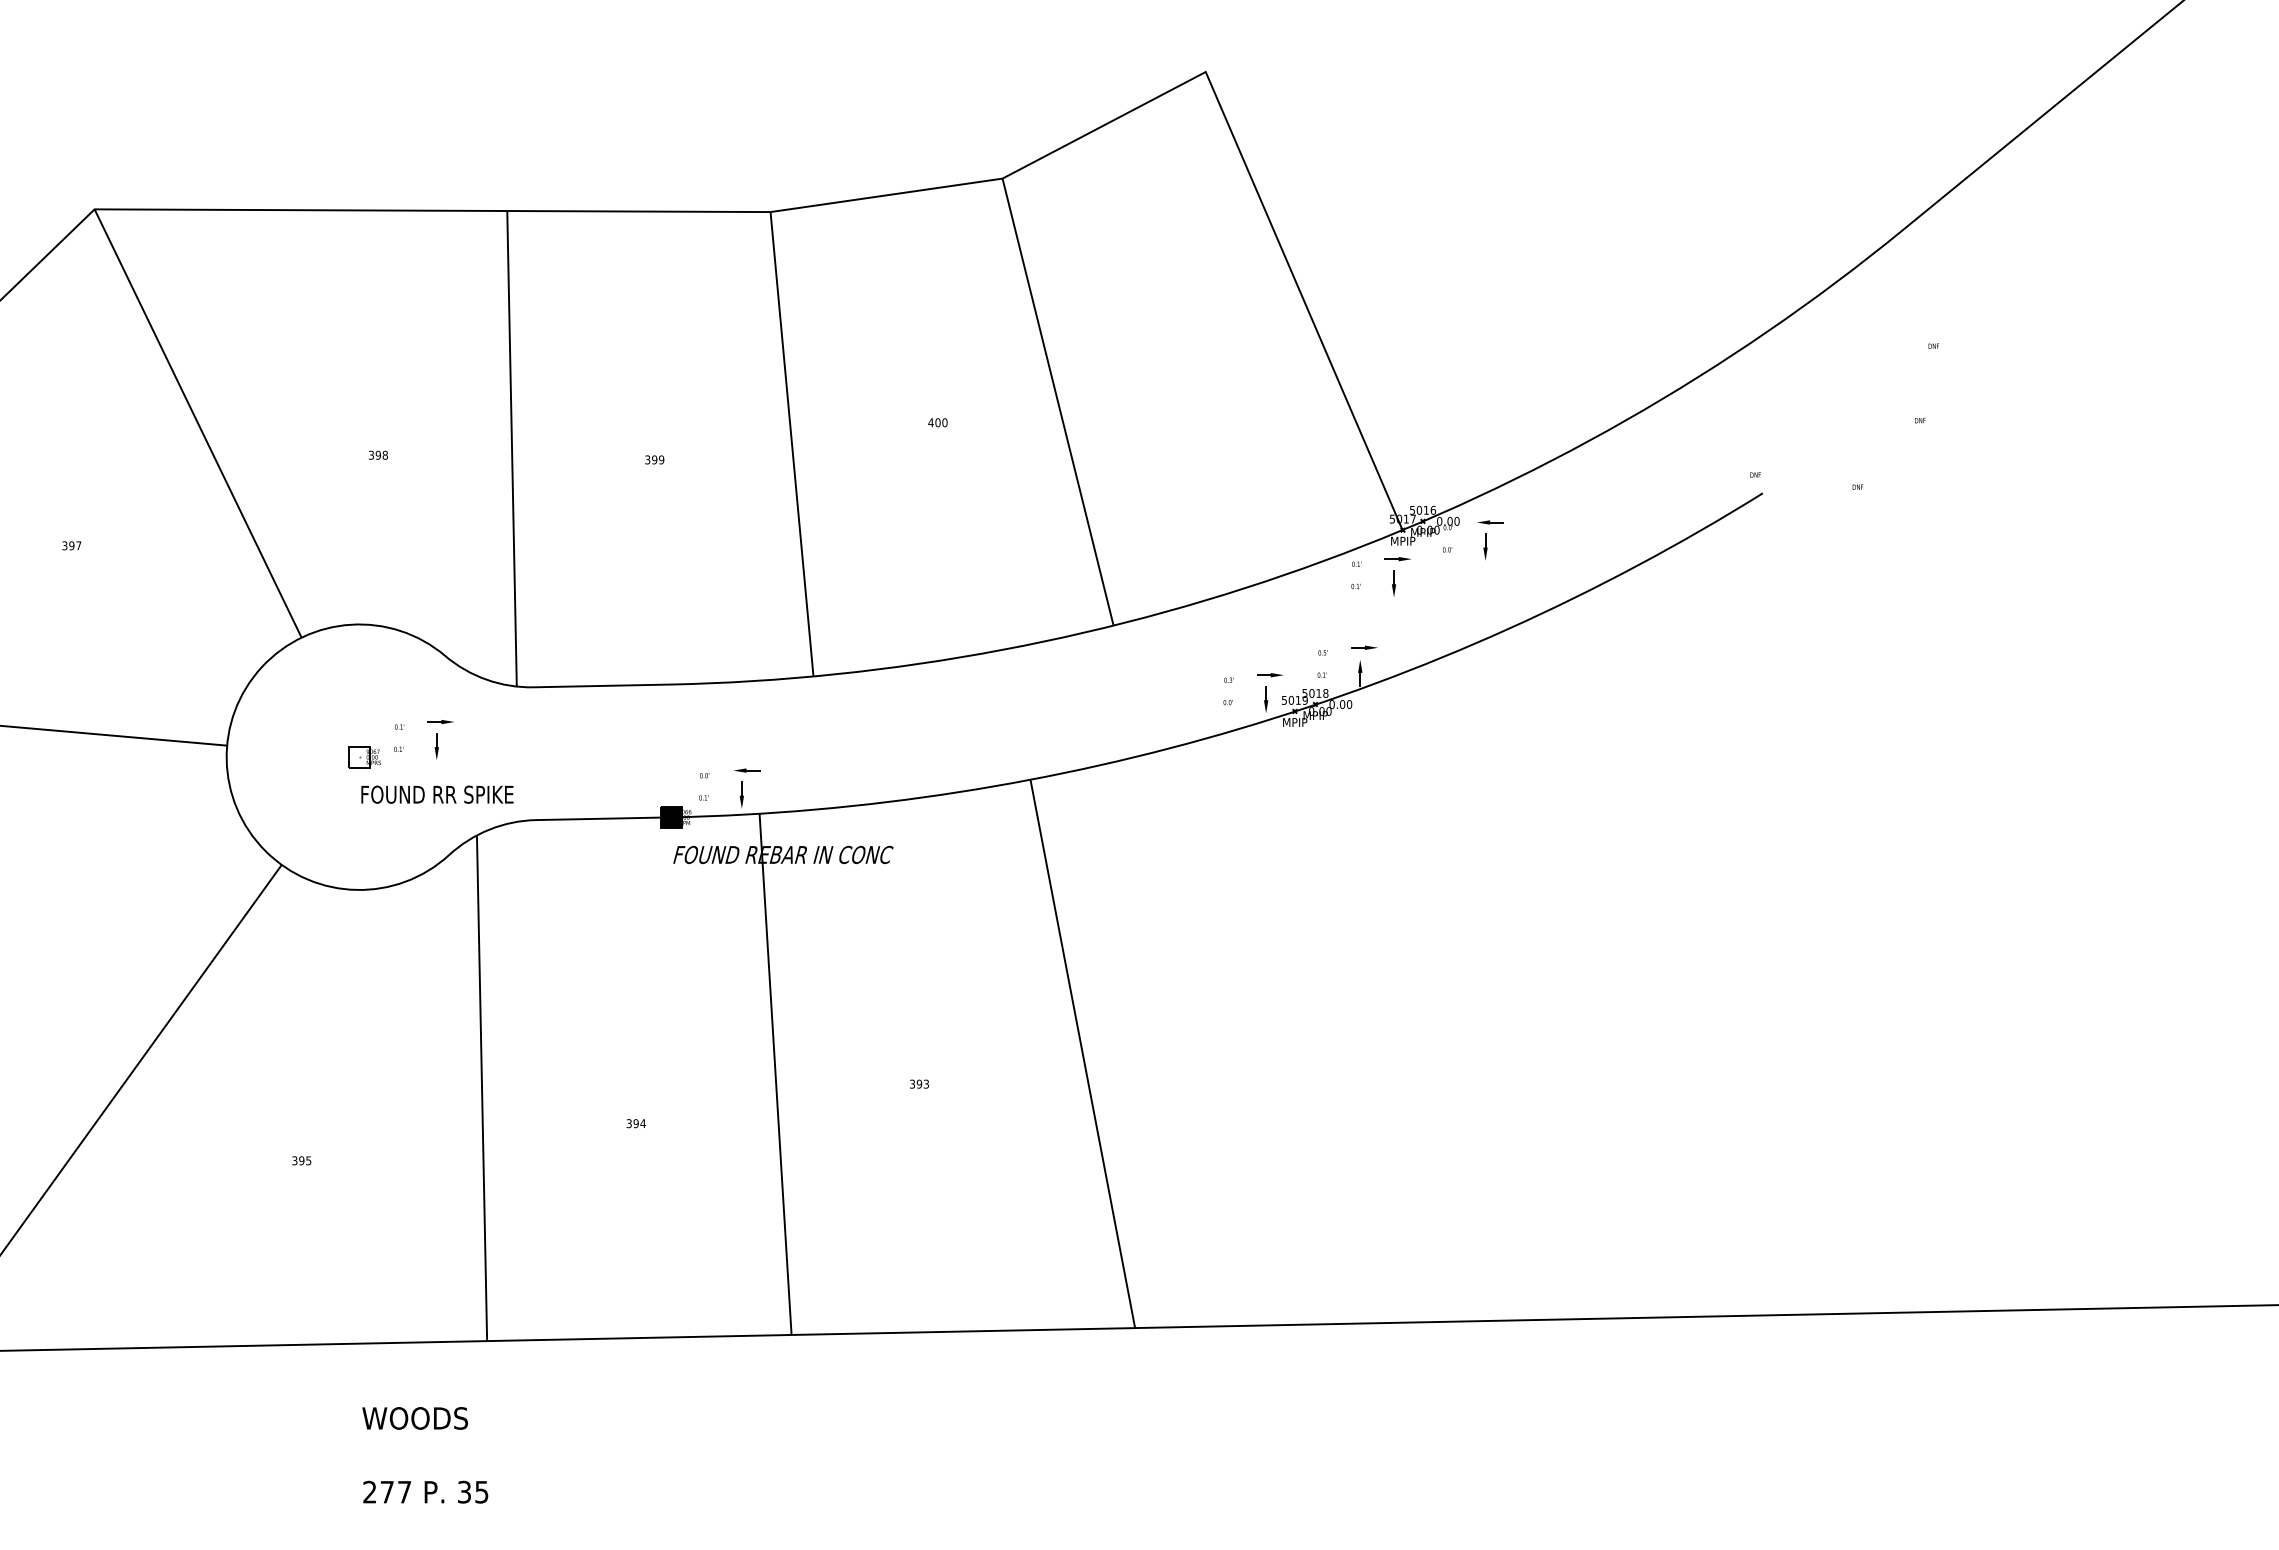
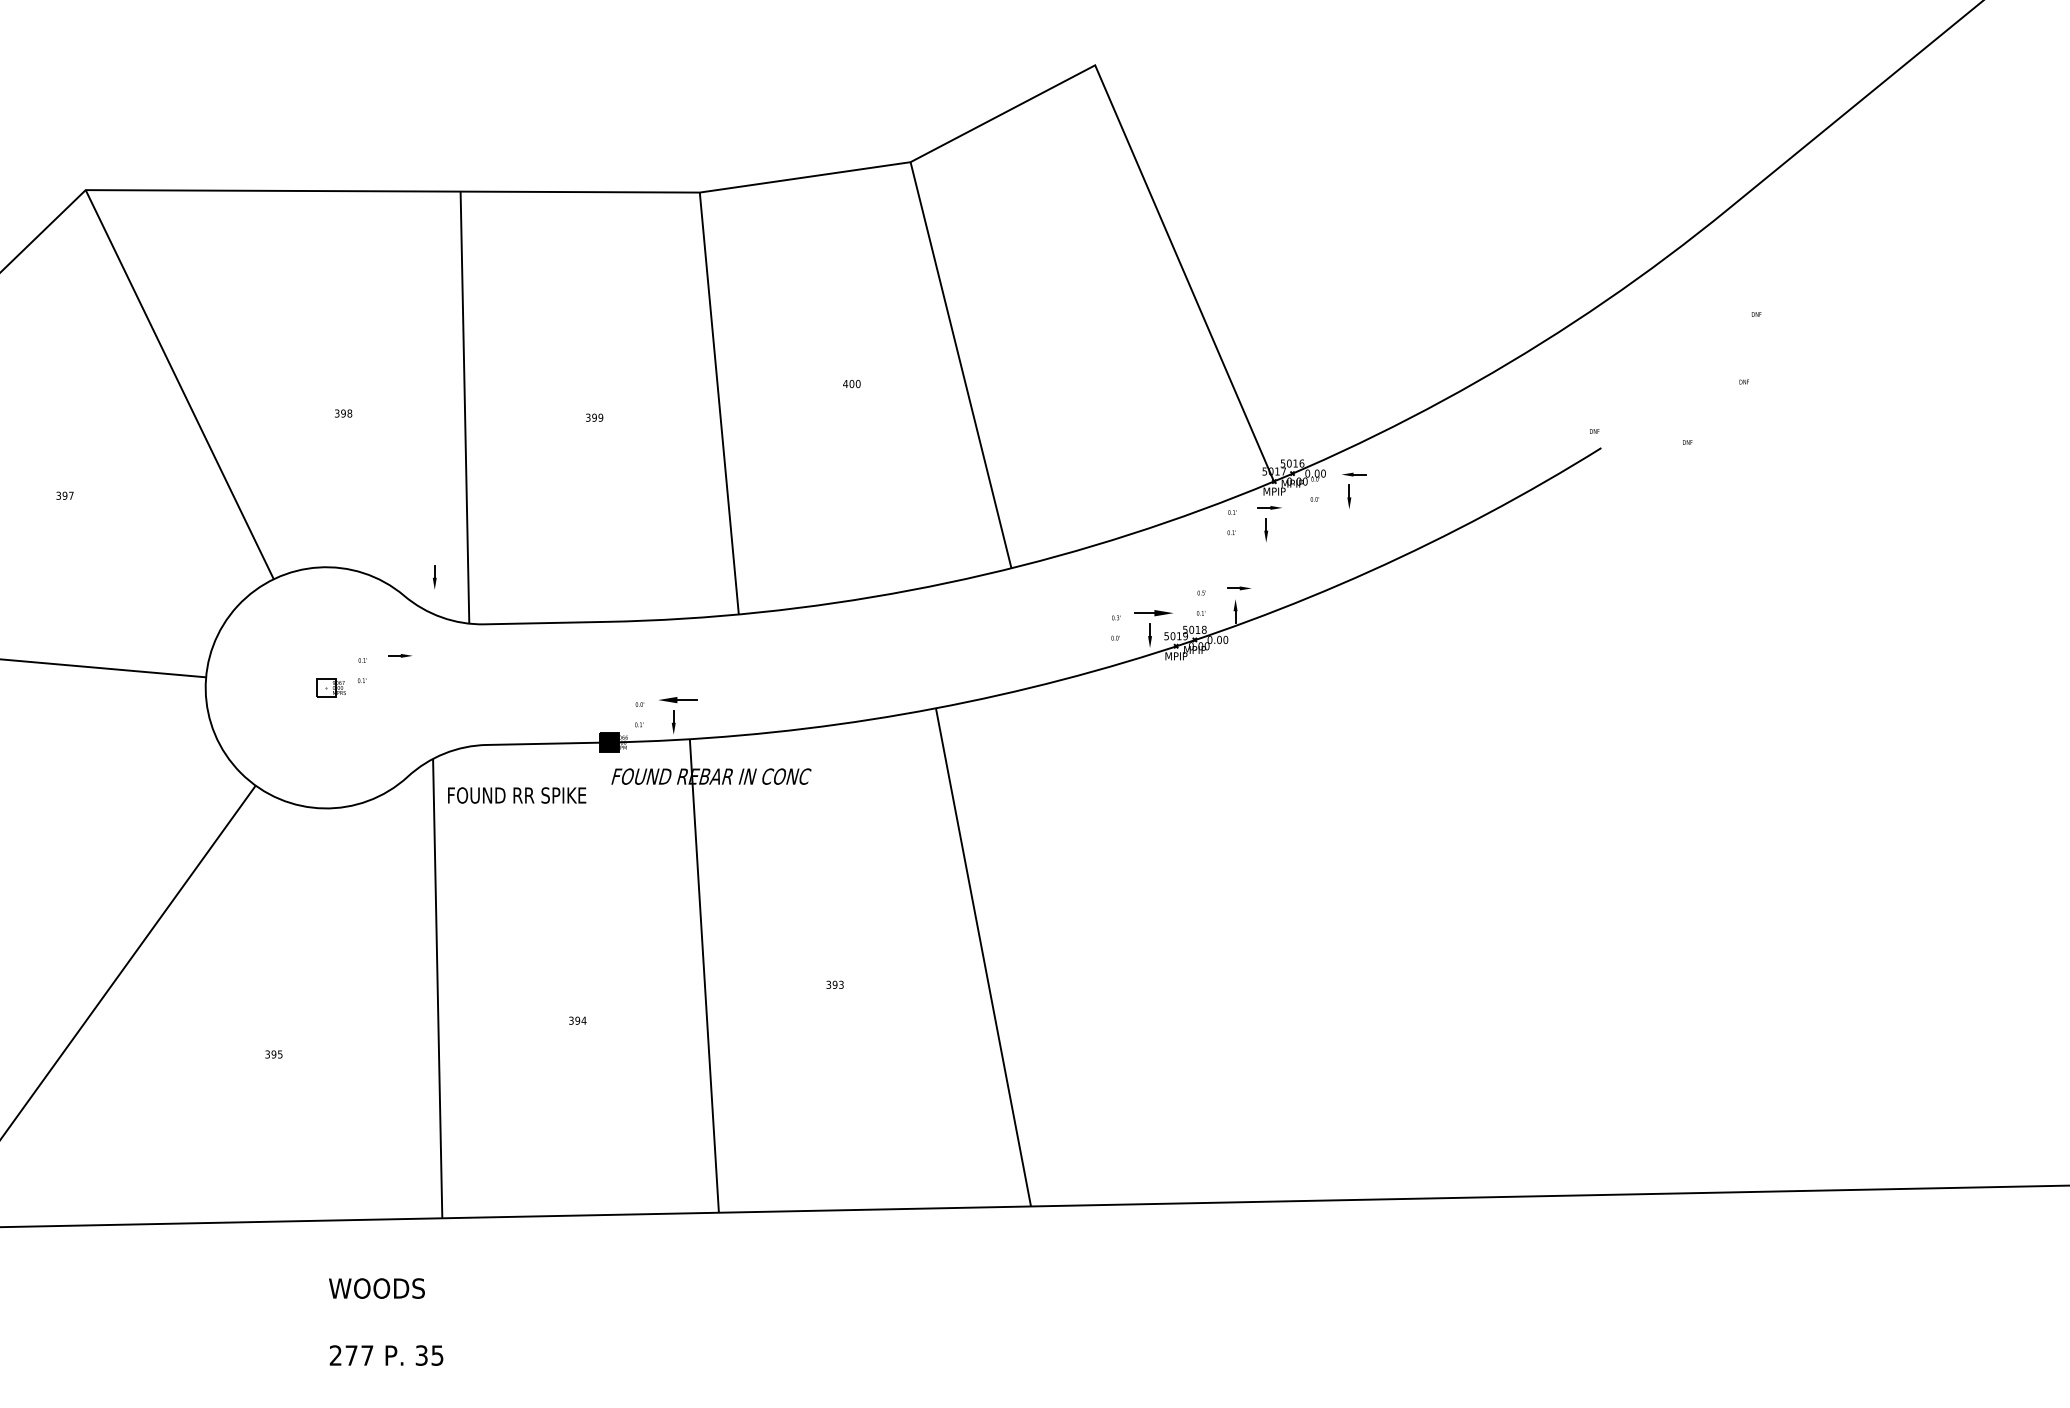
part: (1270, 675) -> (1154, 613), size x1.6
part: (436, 746) -> (434, 577), moved
part: (747, 770) -> (678, 699), size x1.6
text: (437, 794) -> (517, 795), moved

